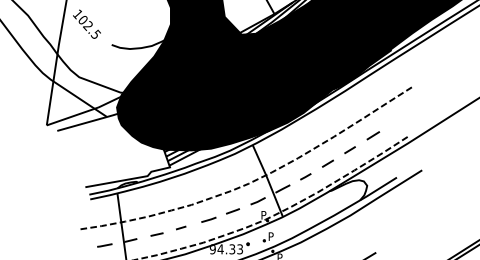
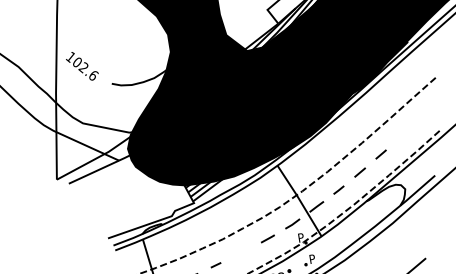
text: (95, 34) -> (92, 75), 102.5 -> 102.6
line: (373, 135) -> (403, 135), removed
line: (208, 219) -> (243, 251), removed

